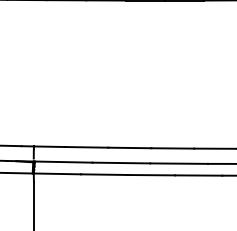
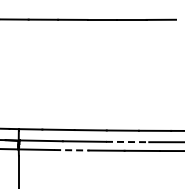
line: (178, 164) -> (127, 142), solid -> dashed
line: (104, 174) -> (71, 150), solid -> dashed

